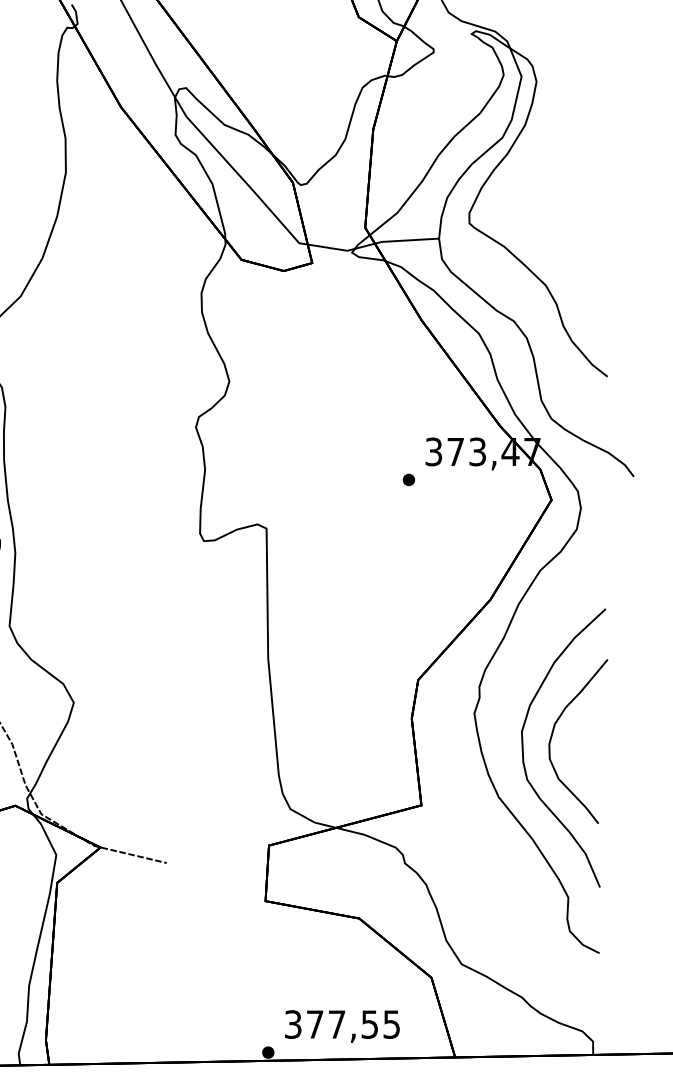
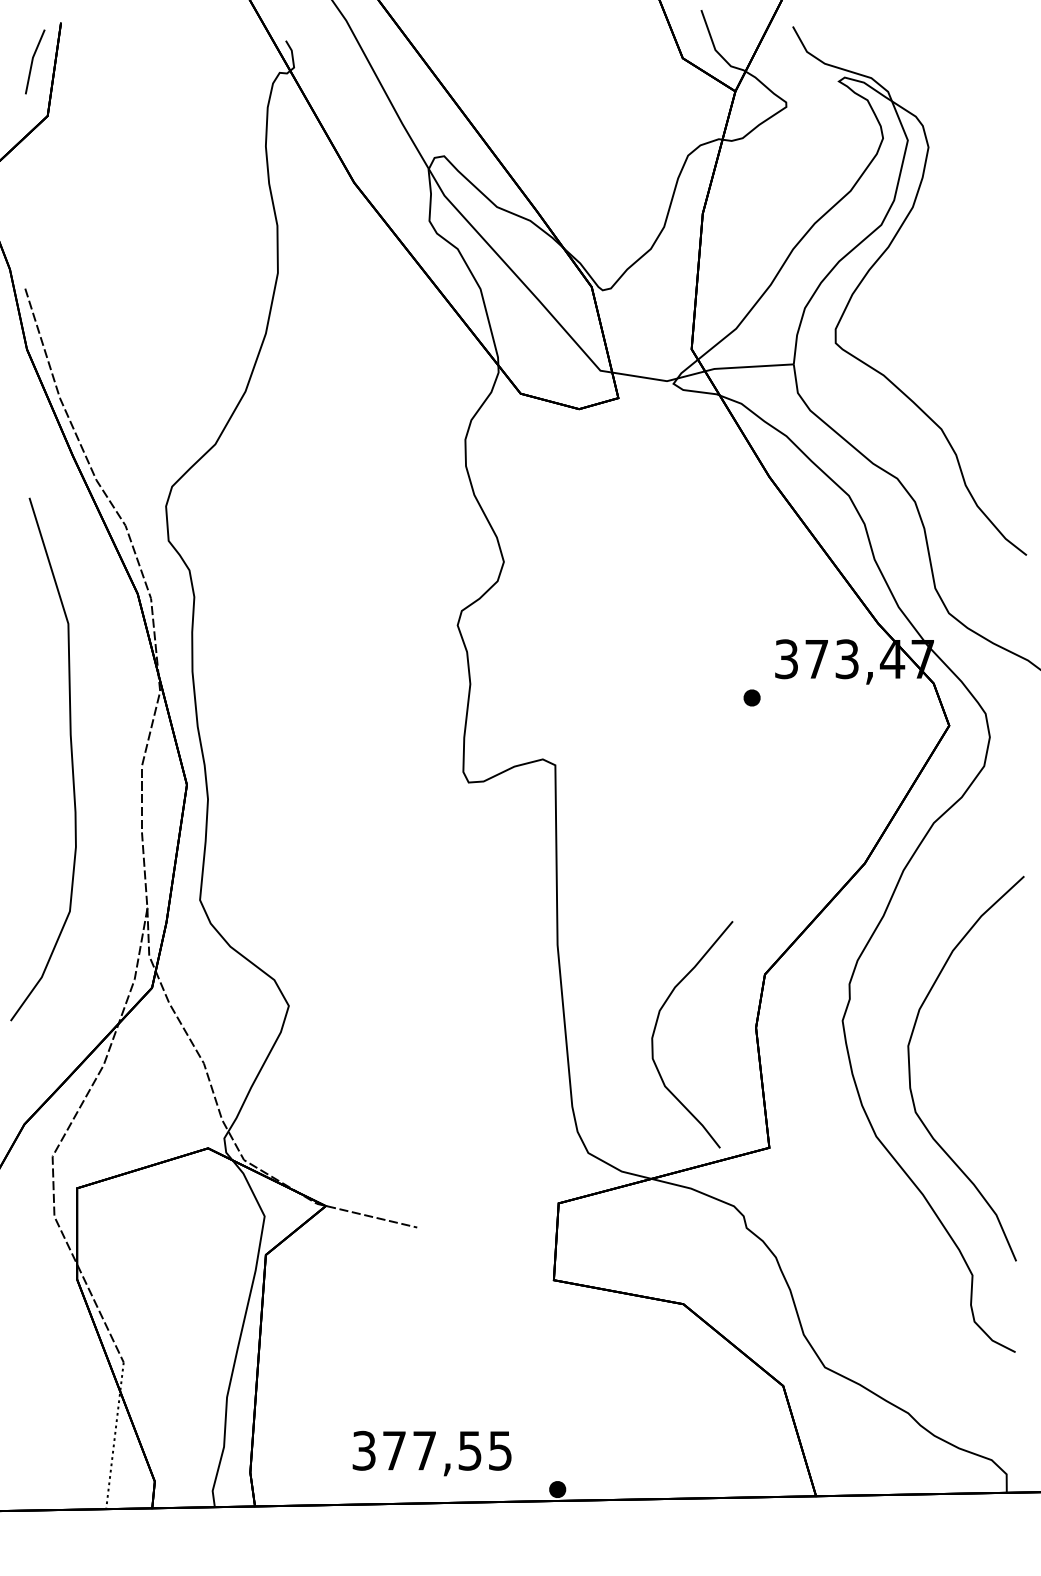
curve: (552, 736) -> (656, 1027), moved
text: (341, 1026) -> (431, 1453), moved

